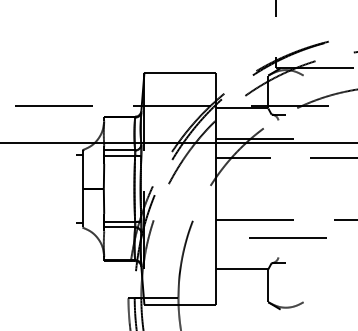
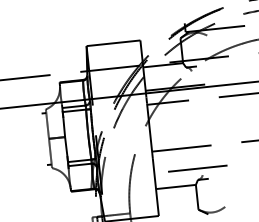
line: (287, 237) -> (197, 168), moved

